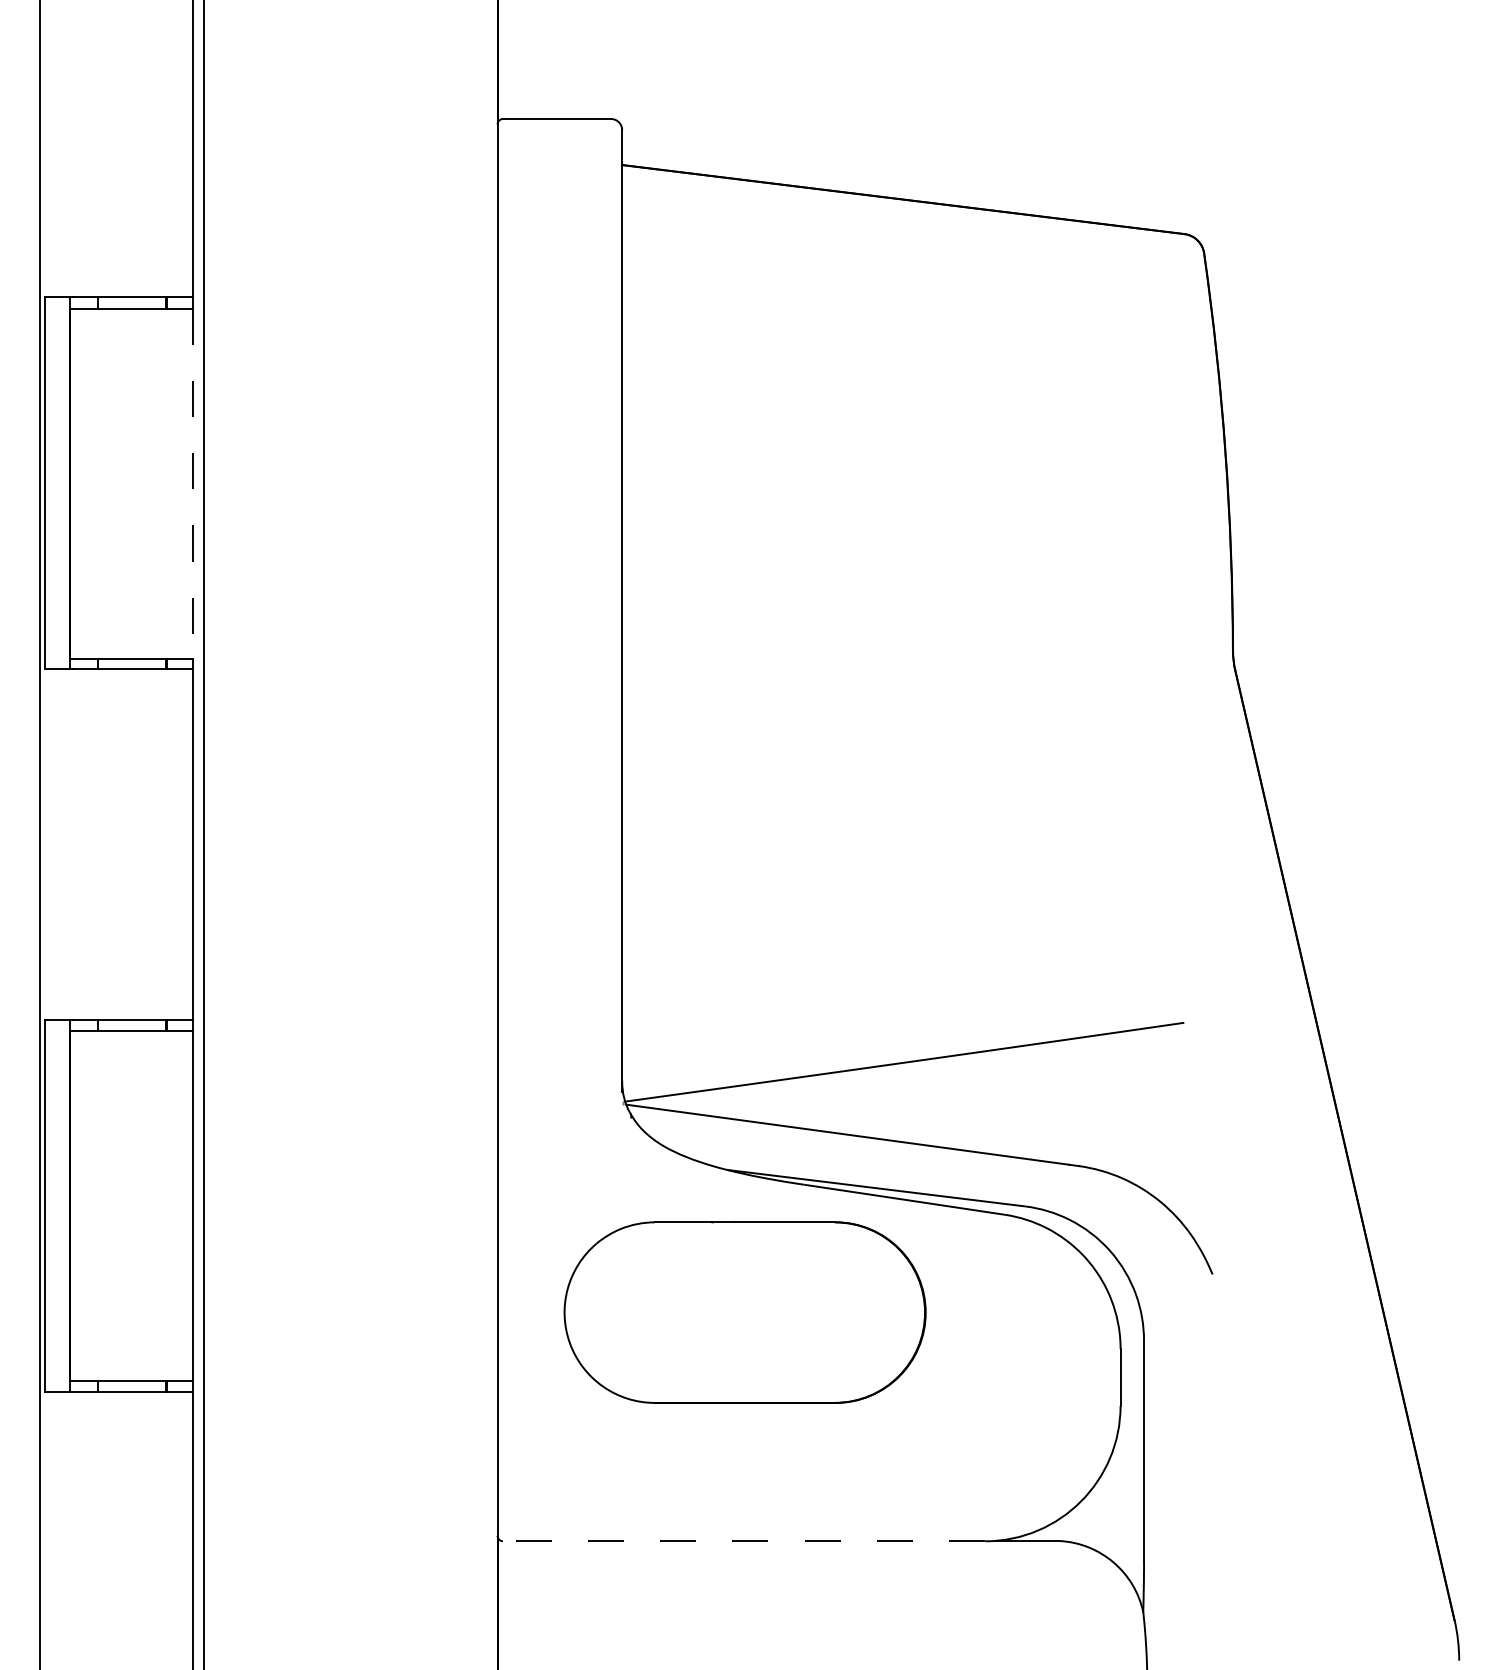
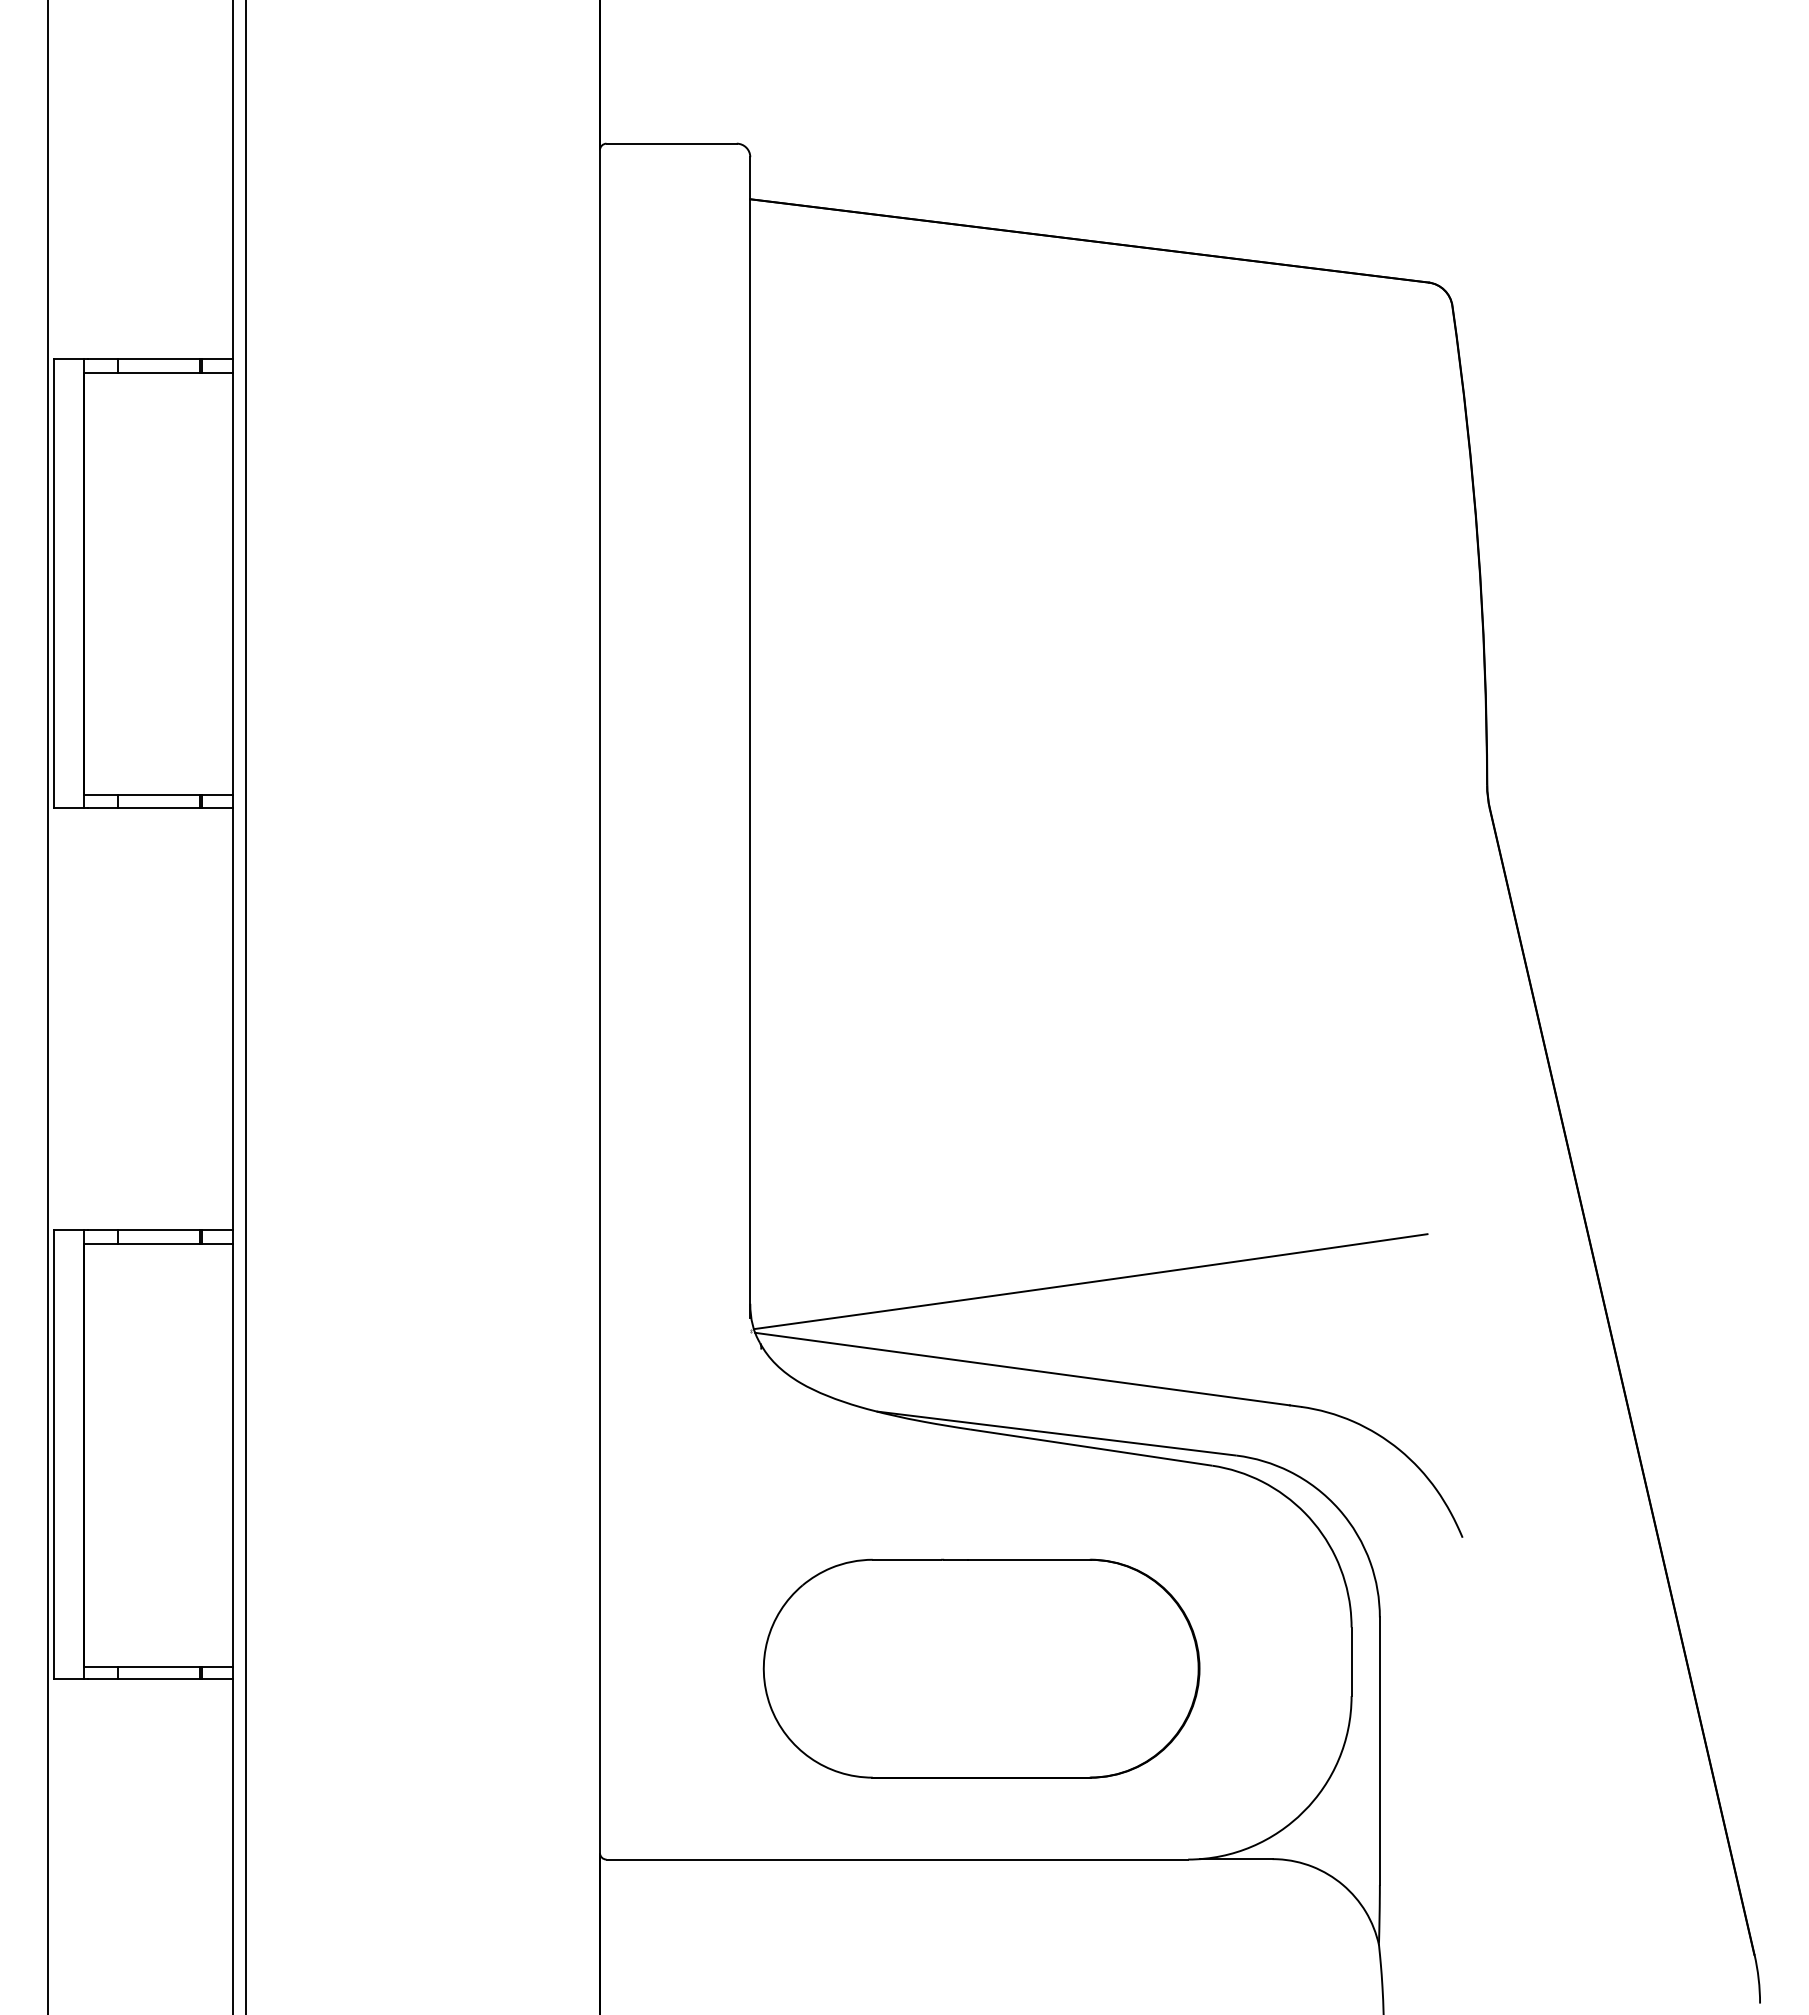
line: (192, 484) -> (232, 584), dashed -> solid
part: (745, 1312) -> (981, 1668), moved
line: (744, 1541) -> (897, 1859), dashed -> solid

